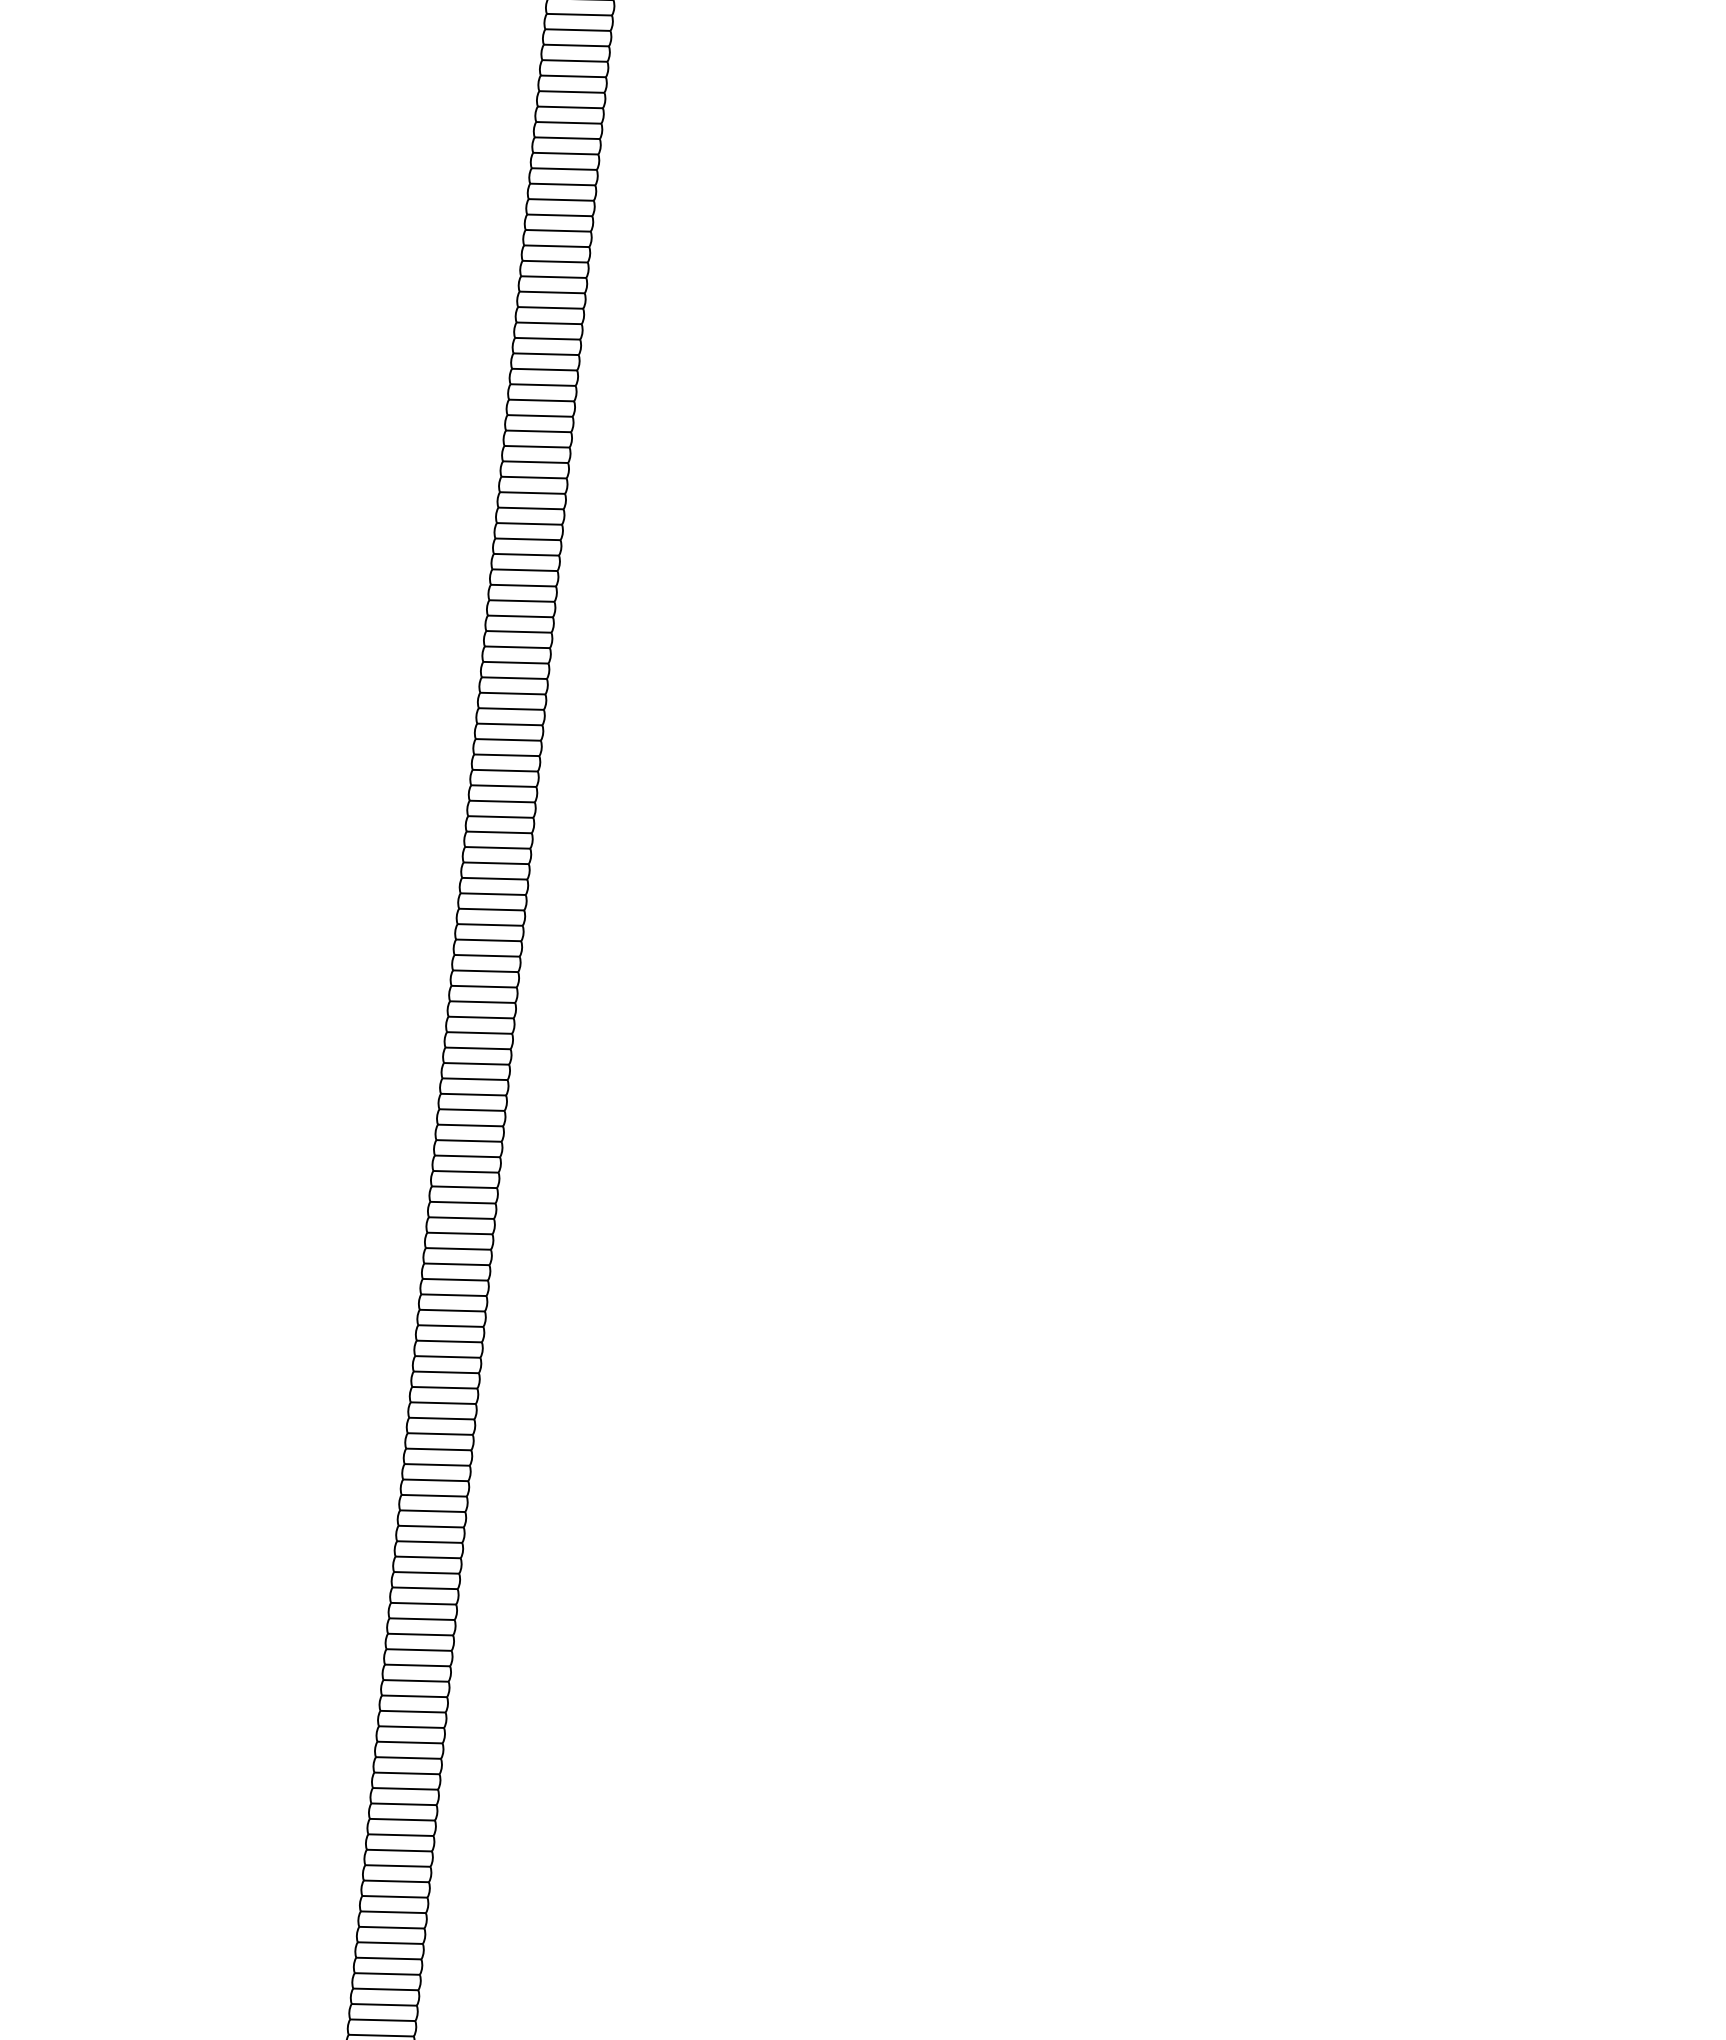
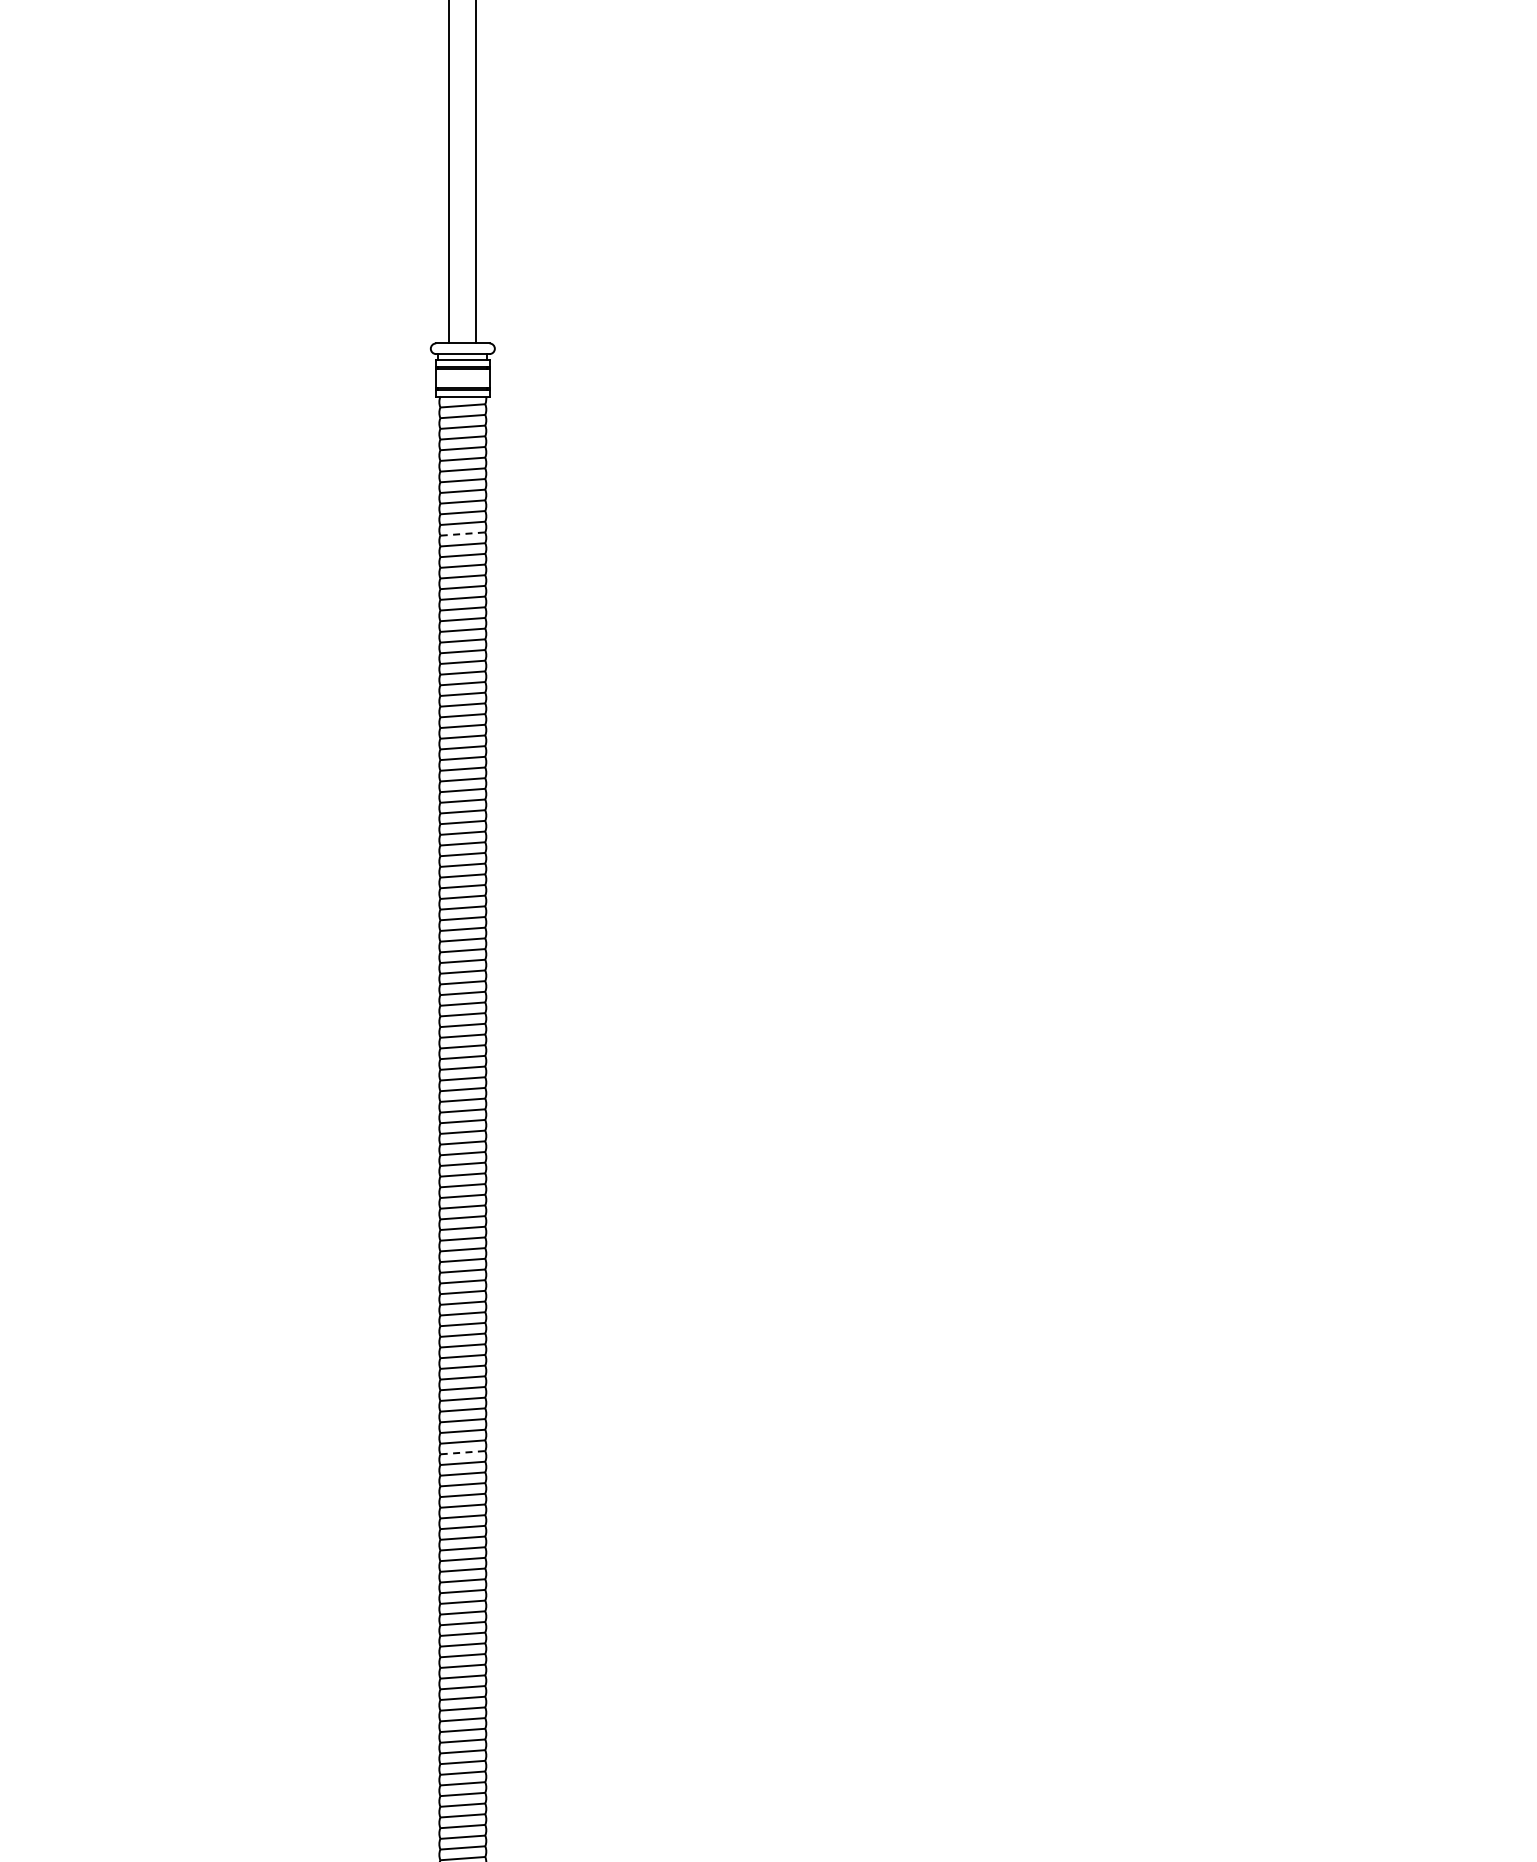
line: (572, 77) -> (462, 534), solid -> dashed
line: (442, 1402) -> (462, 1452), solid -> dashed

